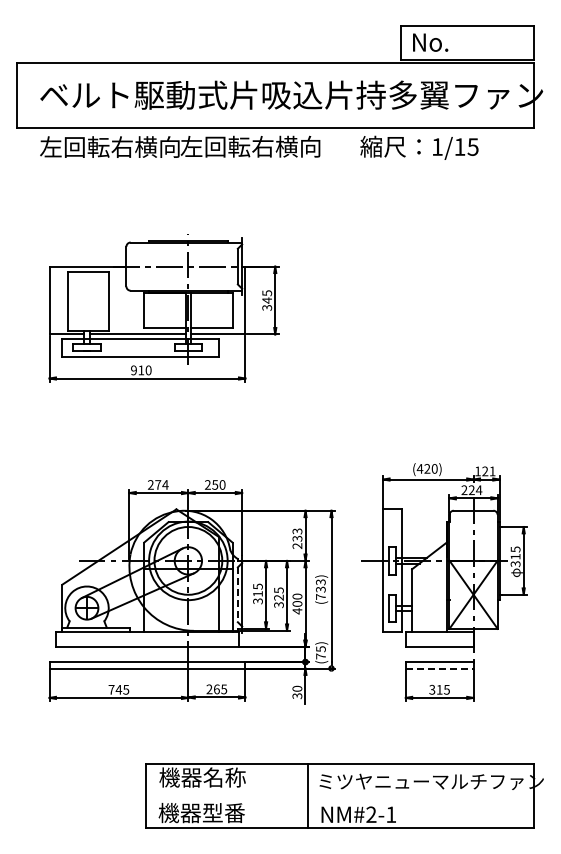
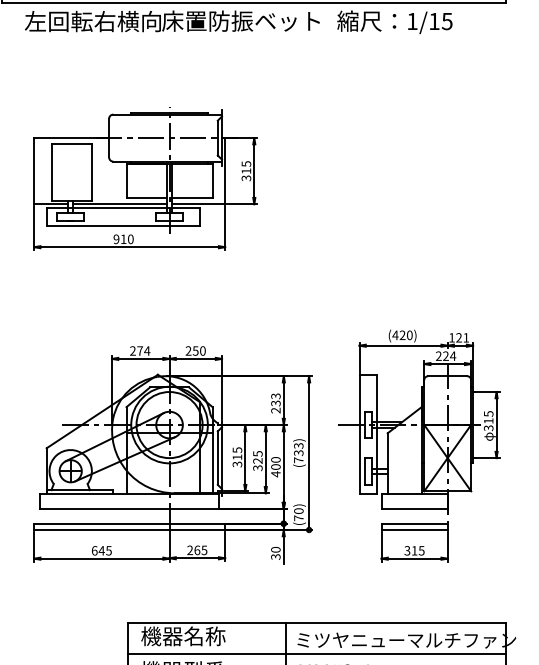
text: (261, 146) -> (240, 20), 左回転右横向 -> 床置防振ベット
text: (266, 300) -> (245, 171), 345 -> 315
line: (237, 595) -> (217, 458), dashed -> solid
text: (320, 649) -> (298, 511), (75) -> (70)
line: (439, 668) -> (414, 530), dashed -> solid
text: (111, 689) -> (94, 550), 745 -> 645
line: (339, 796) -> (316, 654), added

